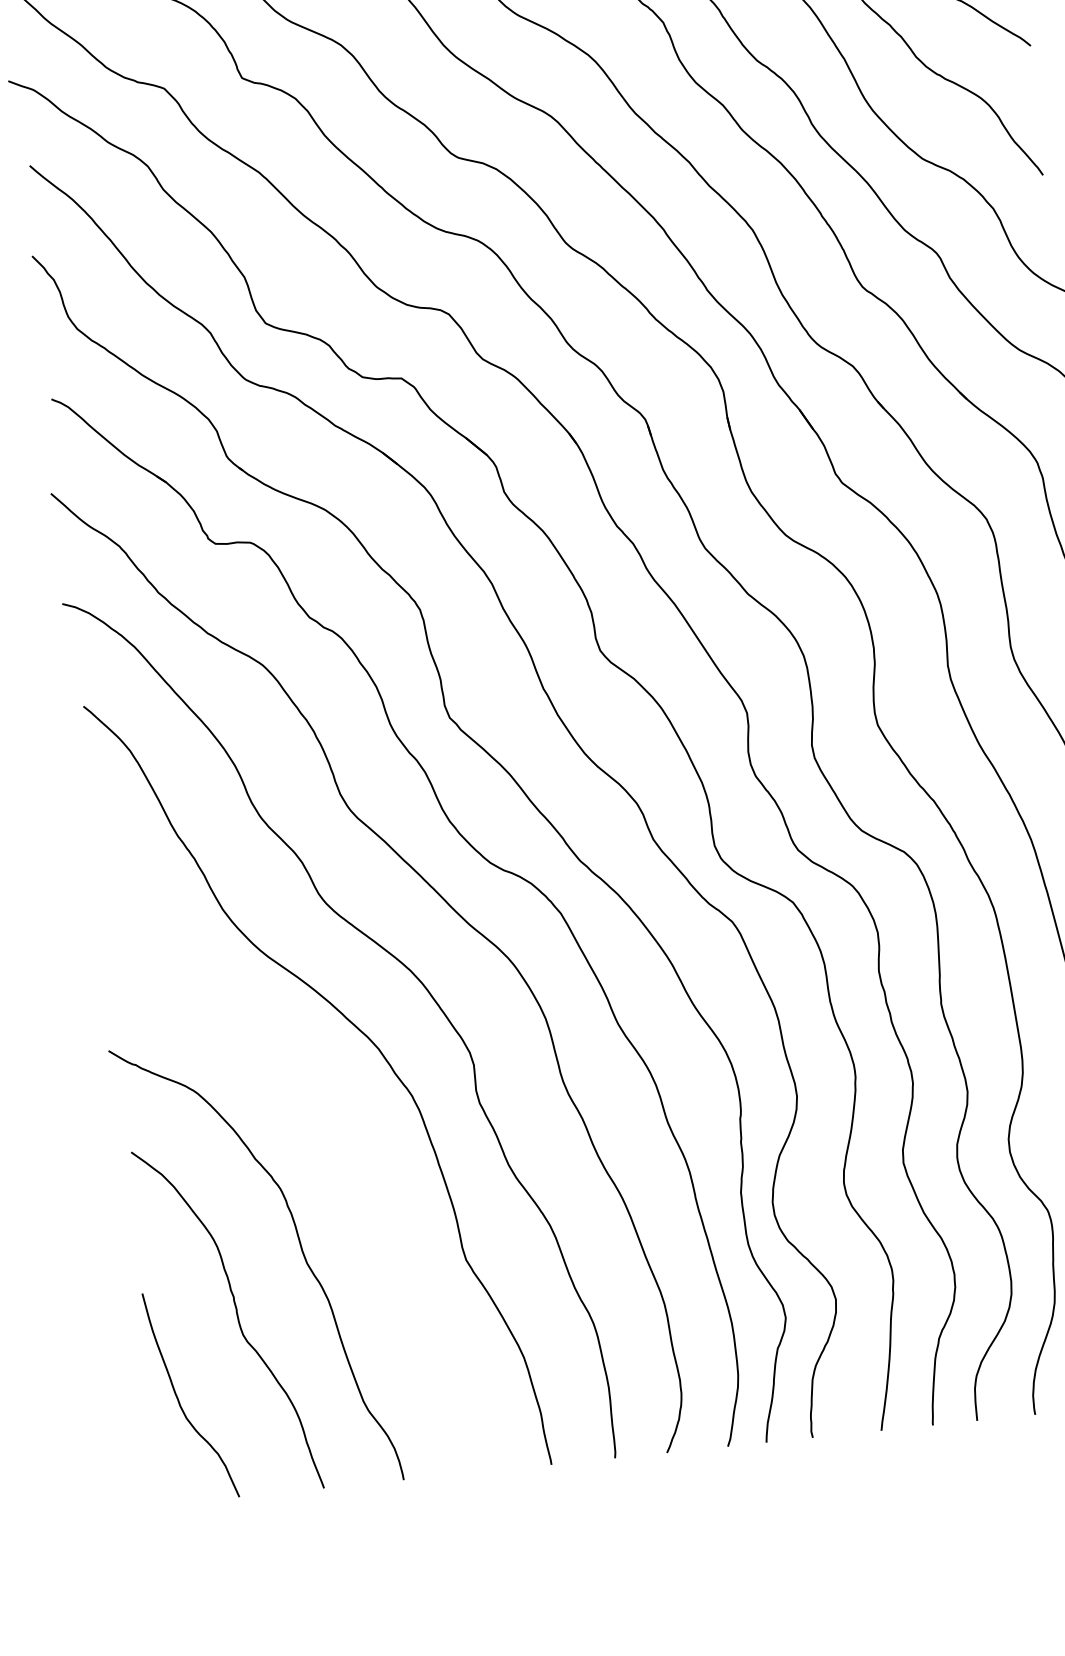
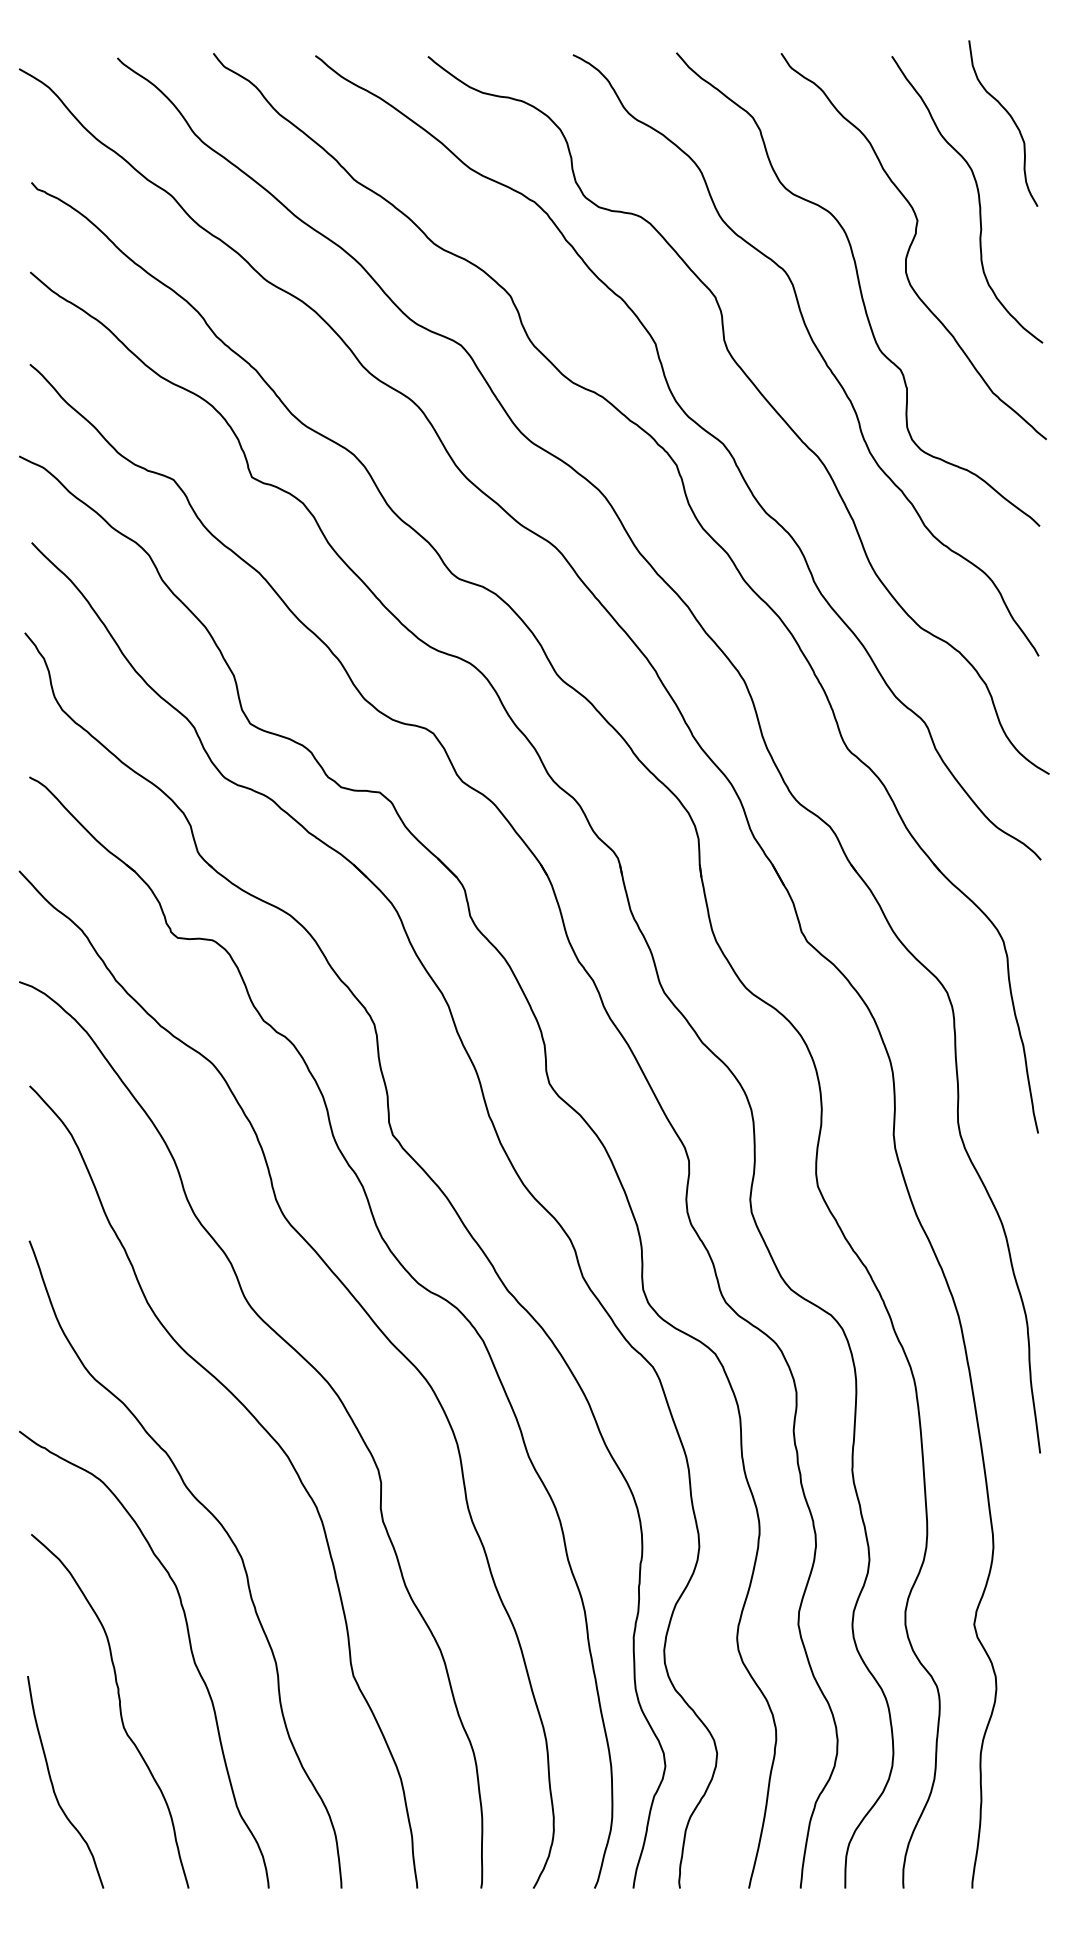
curve: (327, 1135) -> (228, 1537), added

